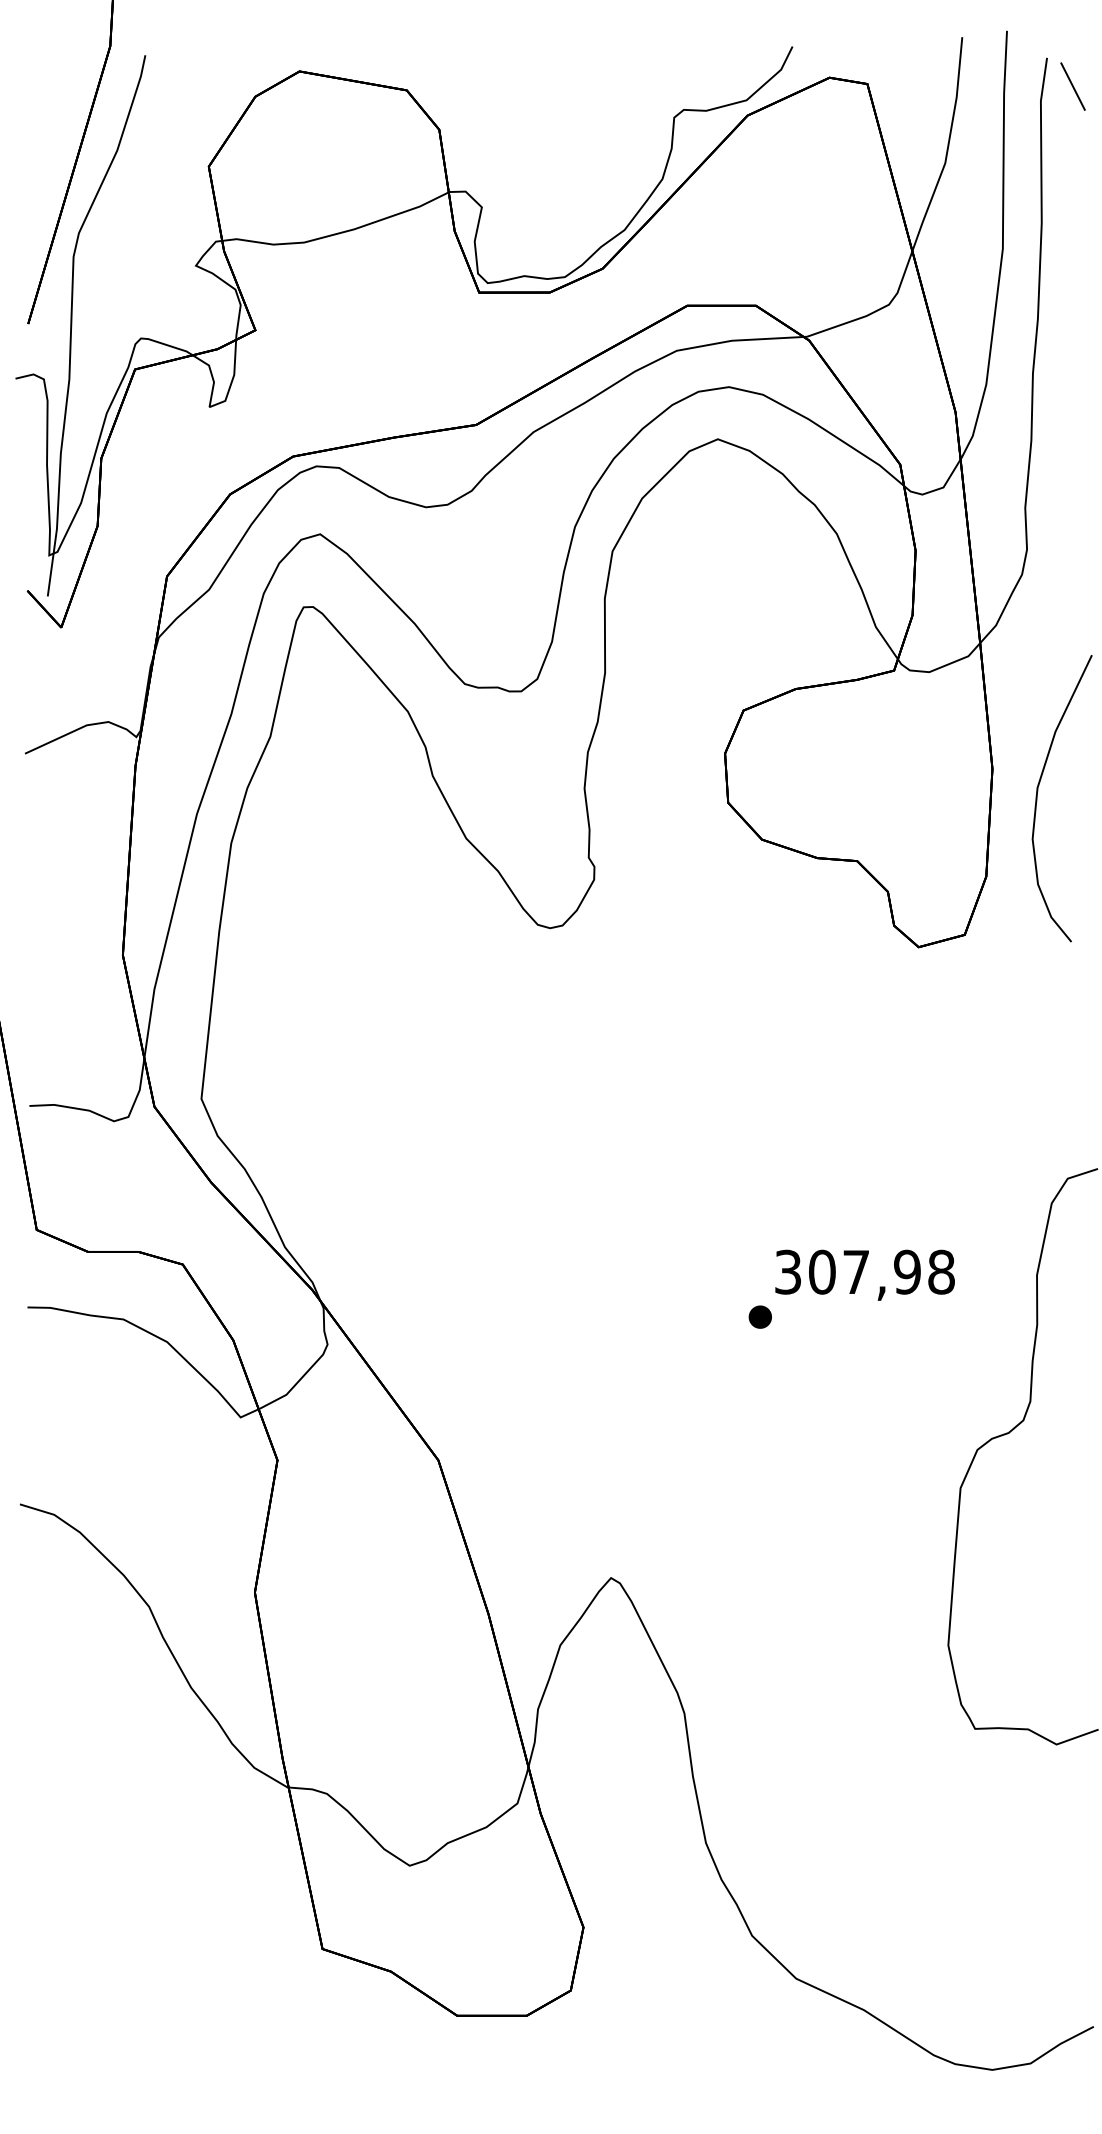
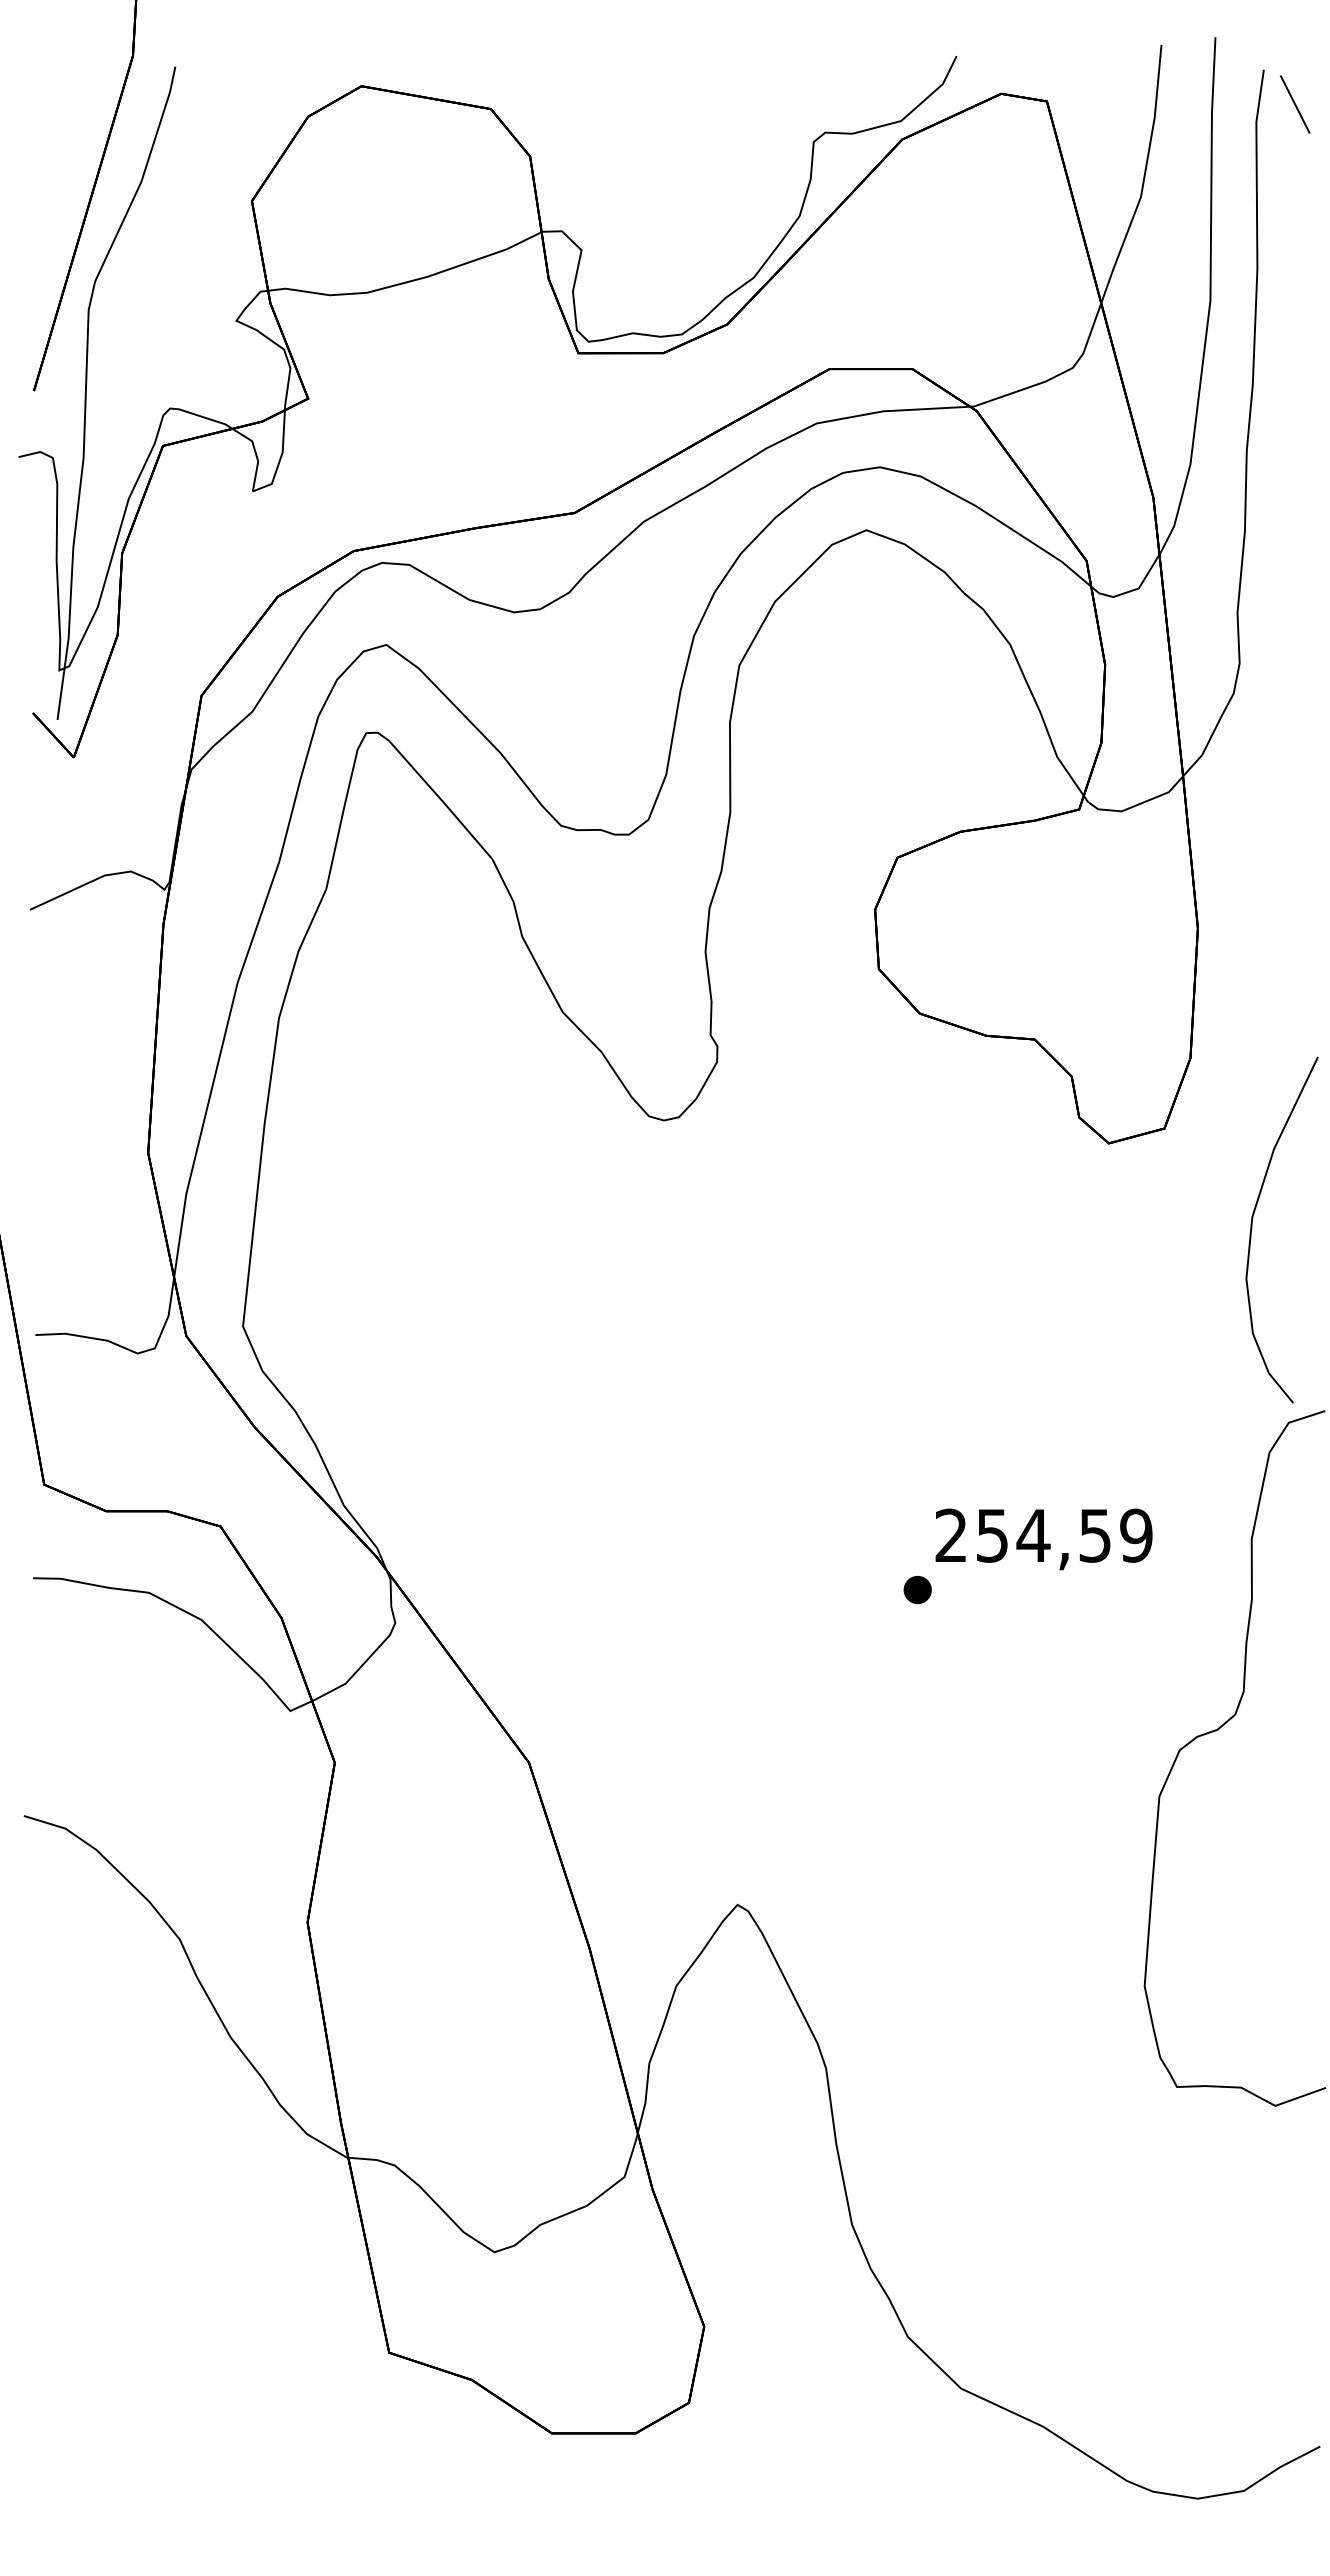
curve: (1037, 797) -> (1252, 1228), moved
text: (864, 1272) -> (1043, 1535), 307,98 -> 254,59

